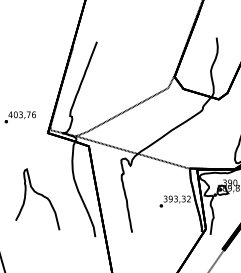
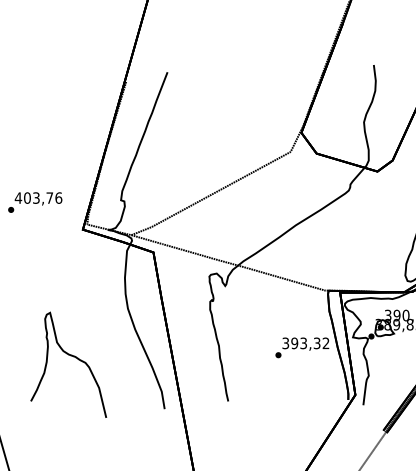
curve: (39, 195) -> (71, 357), moved

